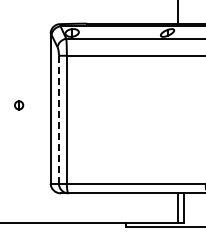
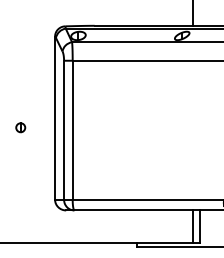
part: (19, 105) -> (21, 127), moved
line: (58, 119) -> (63, 130), dashed -> solid

